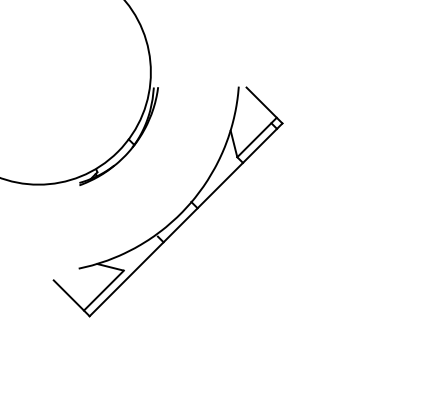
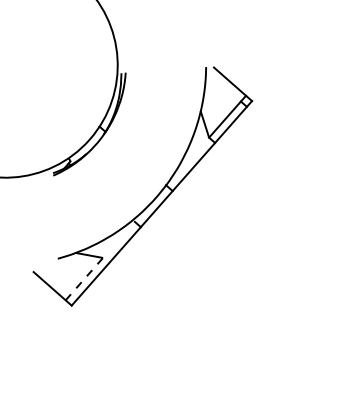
line: (104, 290) -> (84, 278), solid -> dashed

